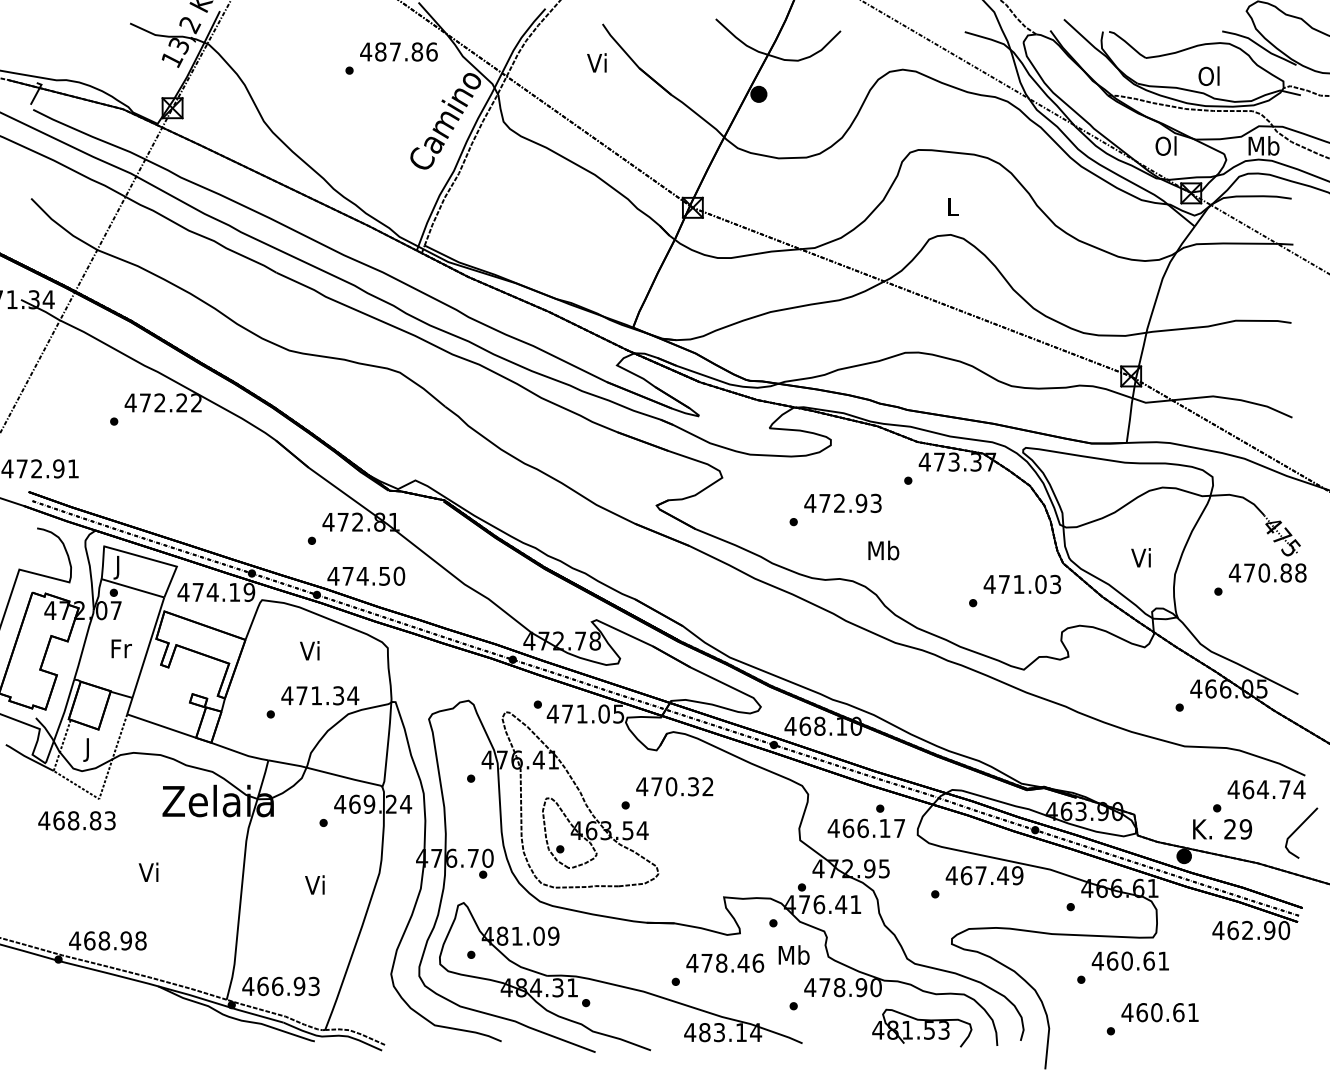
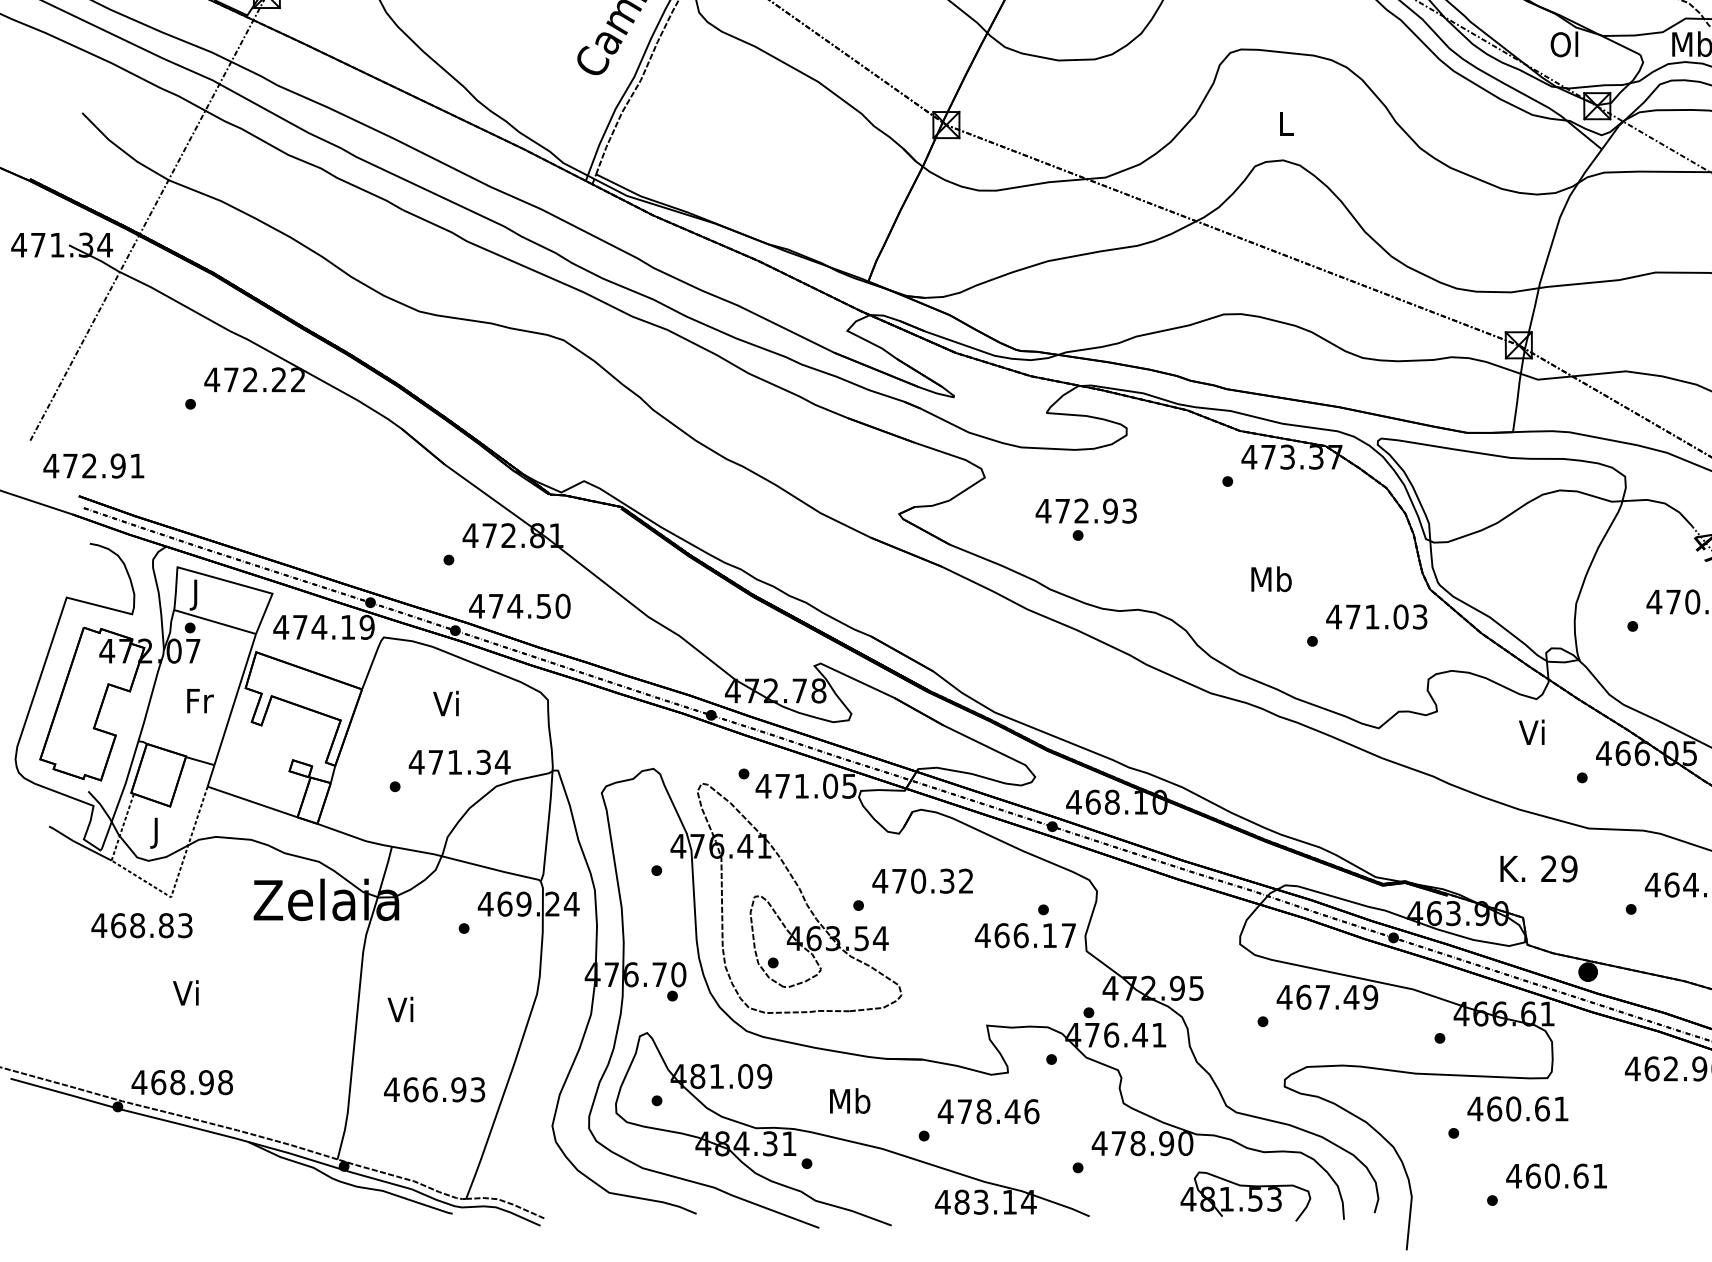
text: (842, 502) -> (1085, 509), moved
text: (883, 550) -> (1271, 579), moved
text: (1140, 557) -> (1531, 731), moved
text: (865, 821) -> (1024, 926), moved
text: (1222, 829) -> (1538, 869), moved
text: (148, 871) -> (185, 991), moved
text: (314, 884) -> (399, 1008), moved
text: (793, 954) -> (849, 1100), moved
text: (280, 986) -> (433, 1089), moved

